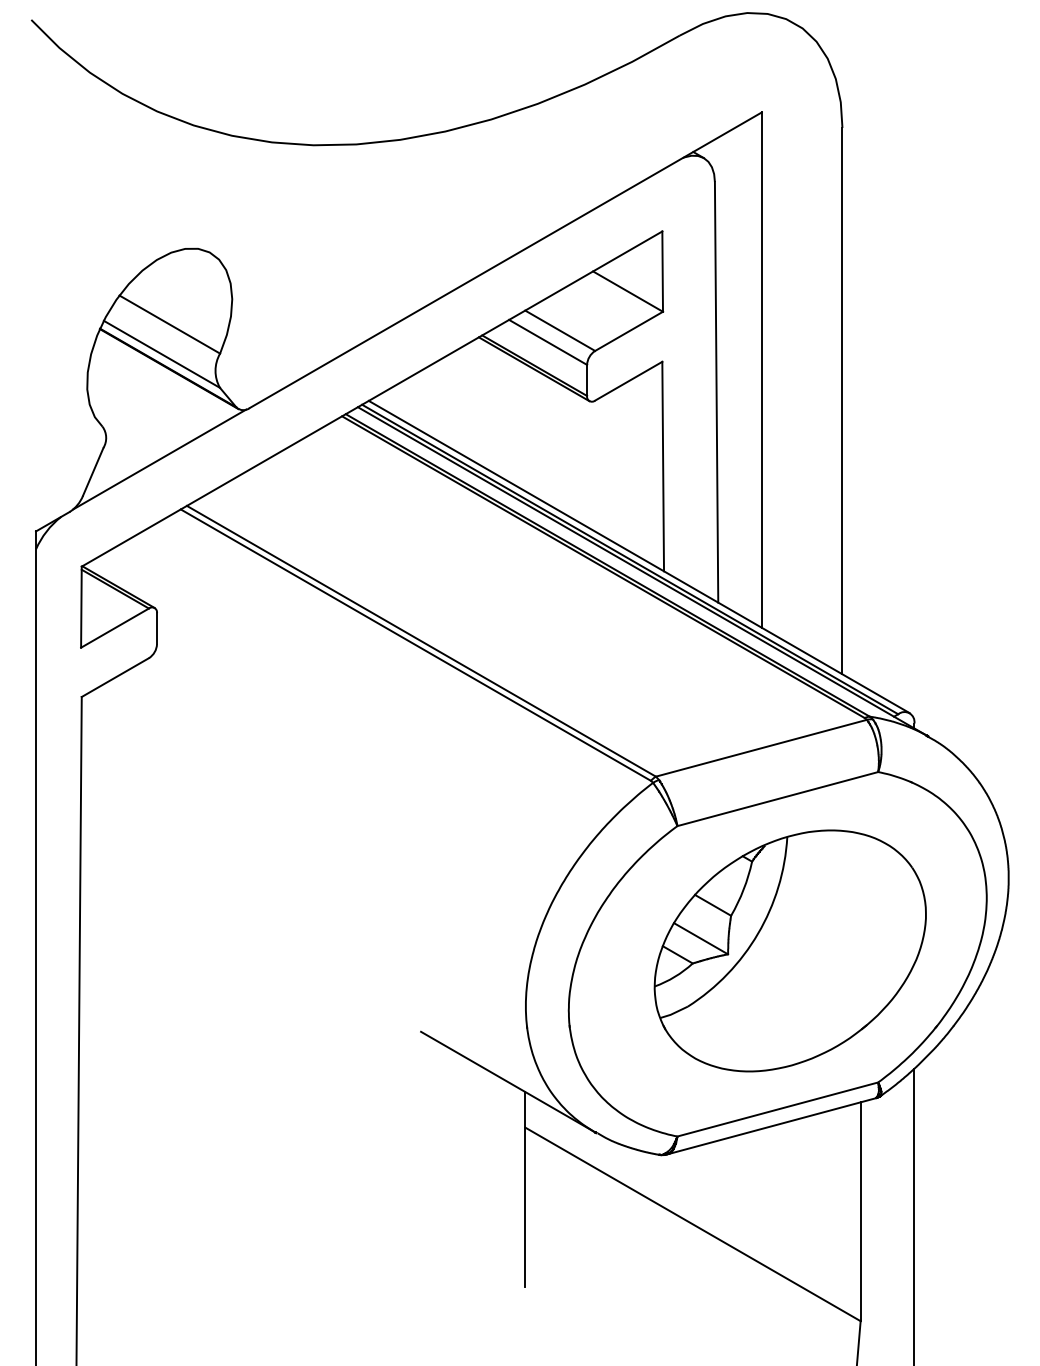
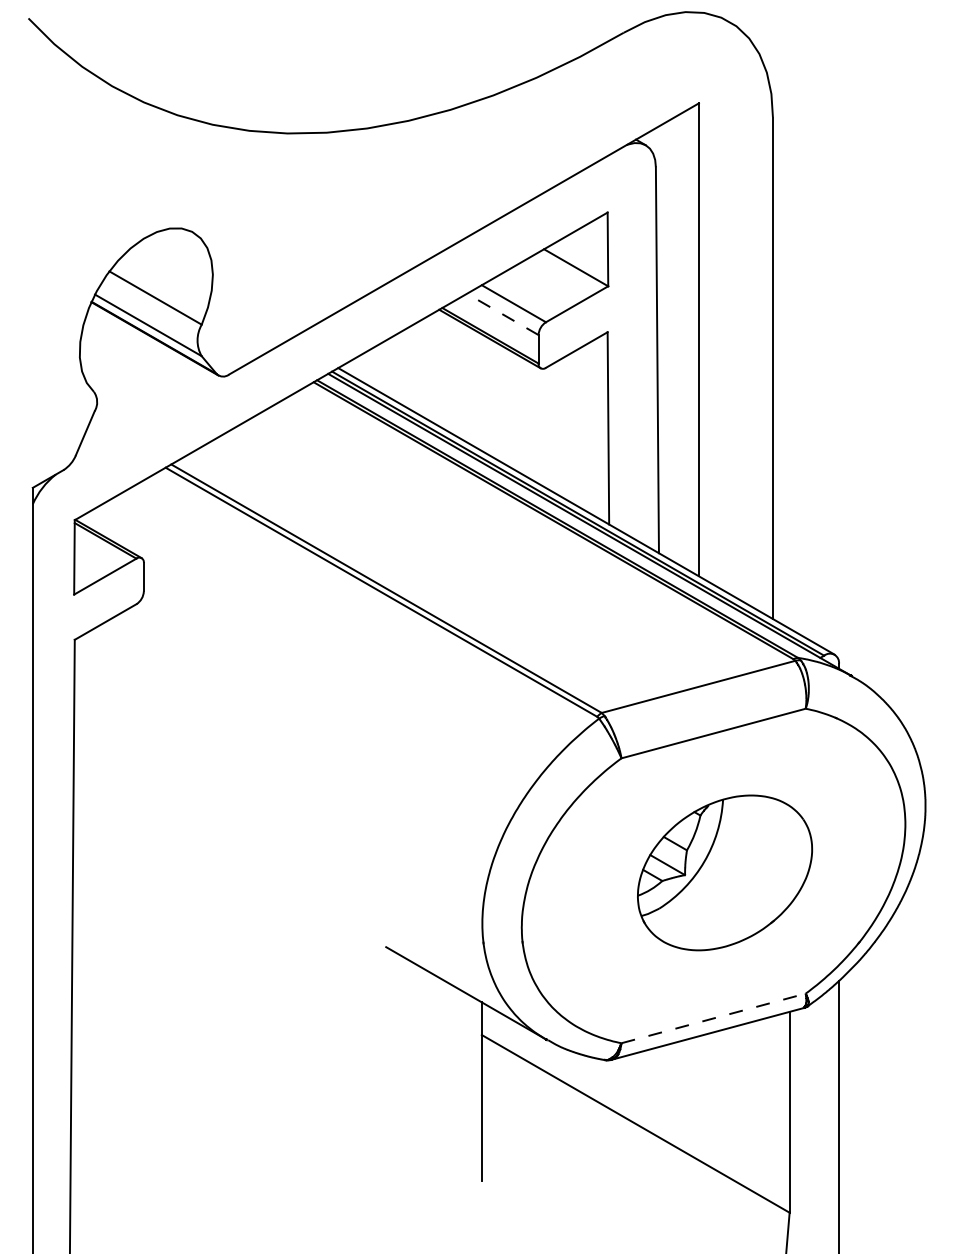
line: (547, 342) -> (502, 314), solid -> dashed
line: (159, 459) -> (146, 421), removed
part: (789, 950) -> (724, 872), size x0.7
line: (777, 1109) -> (713, 1018), solid -> dashed

